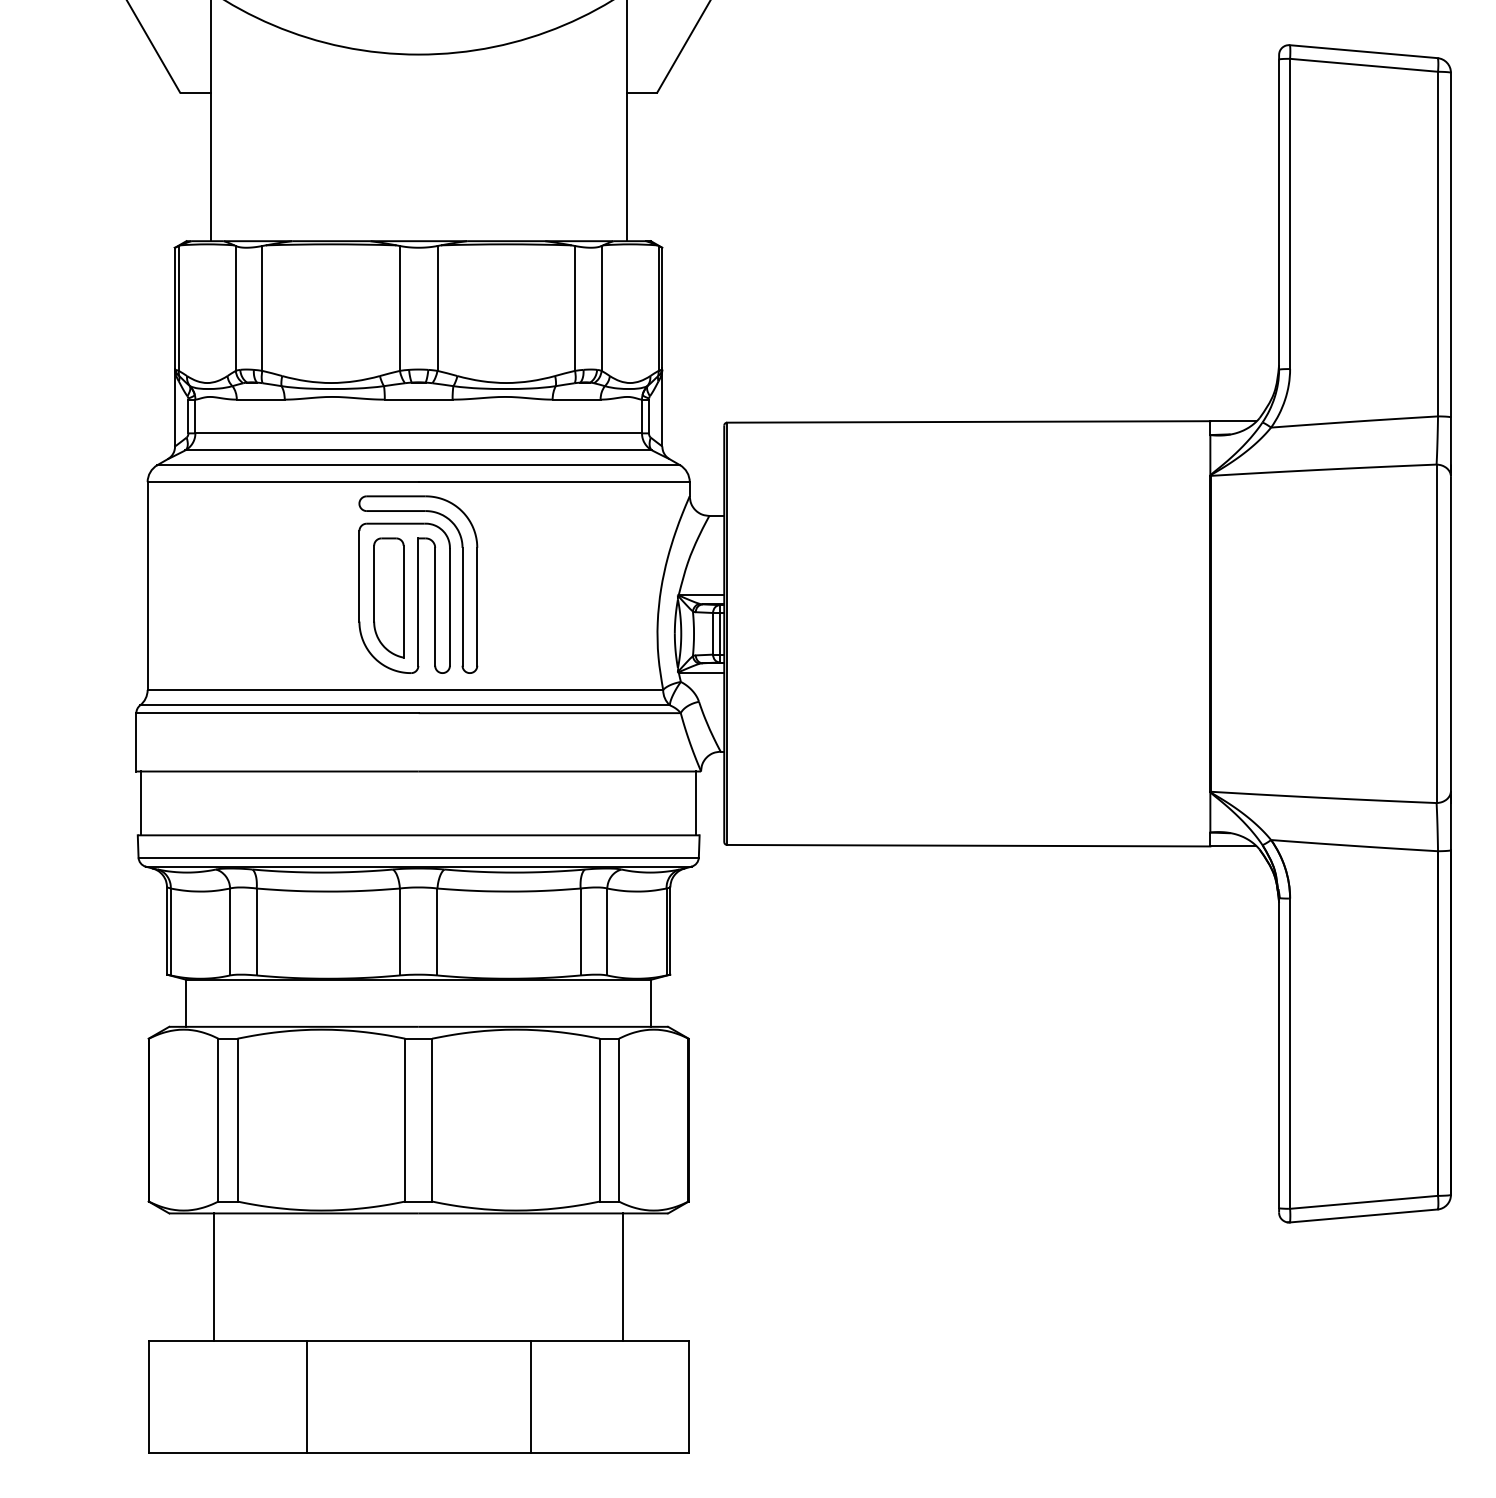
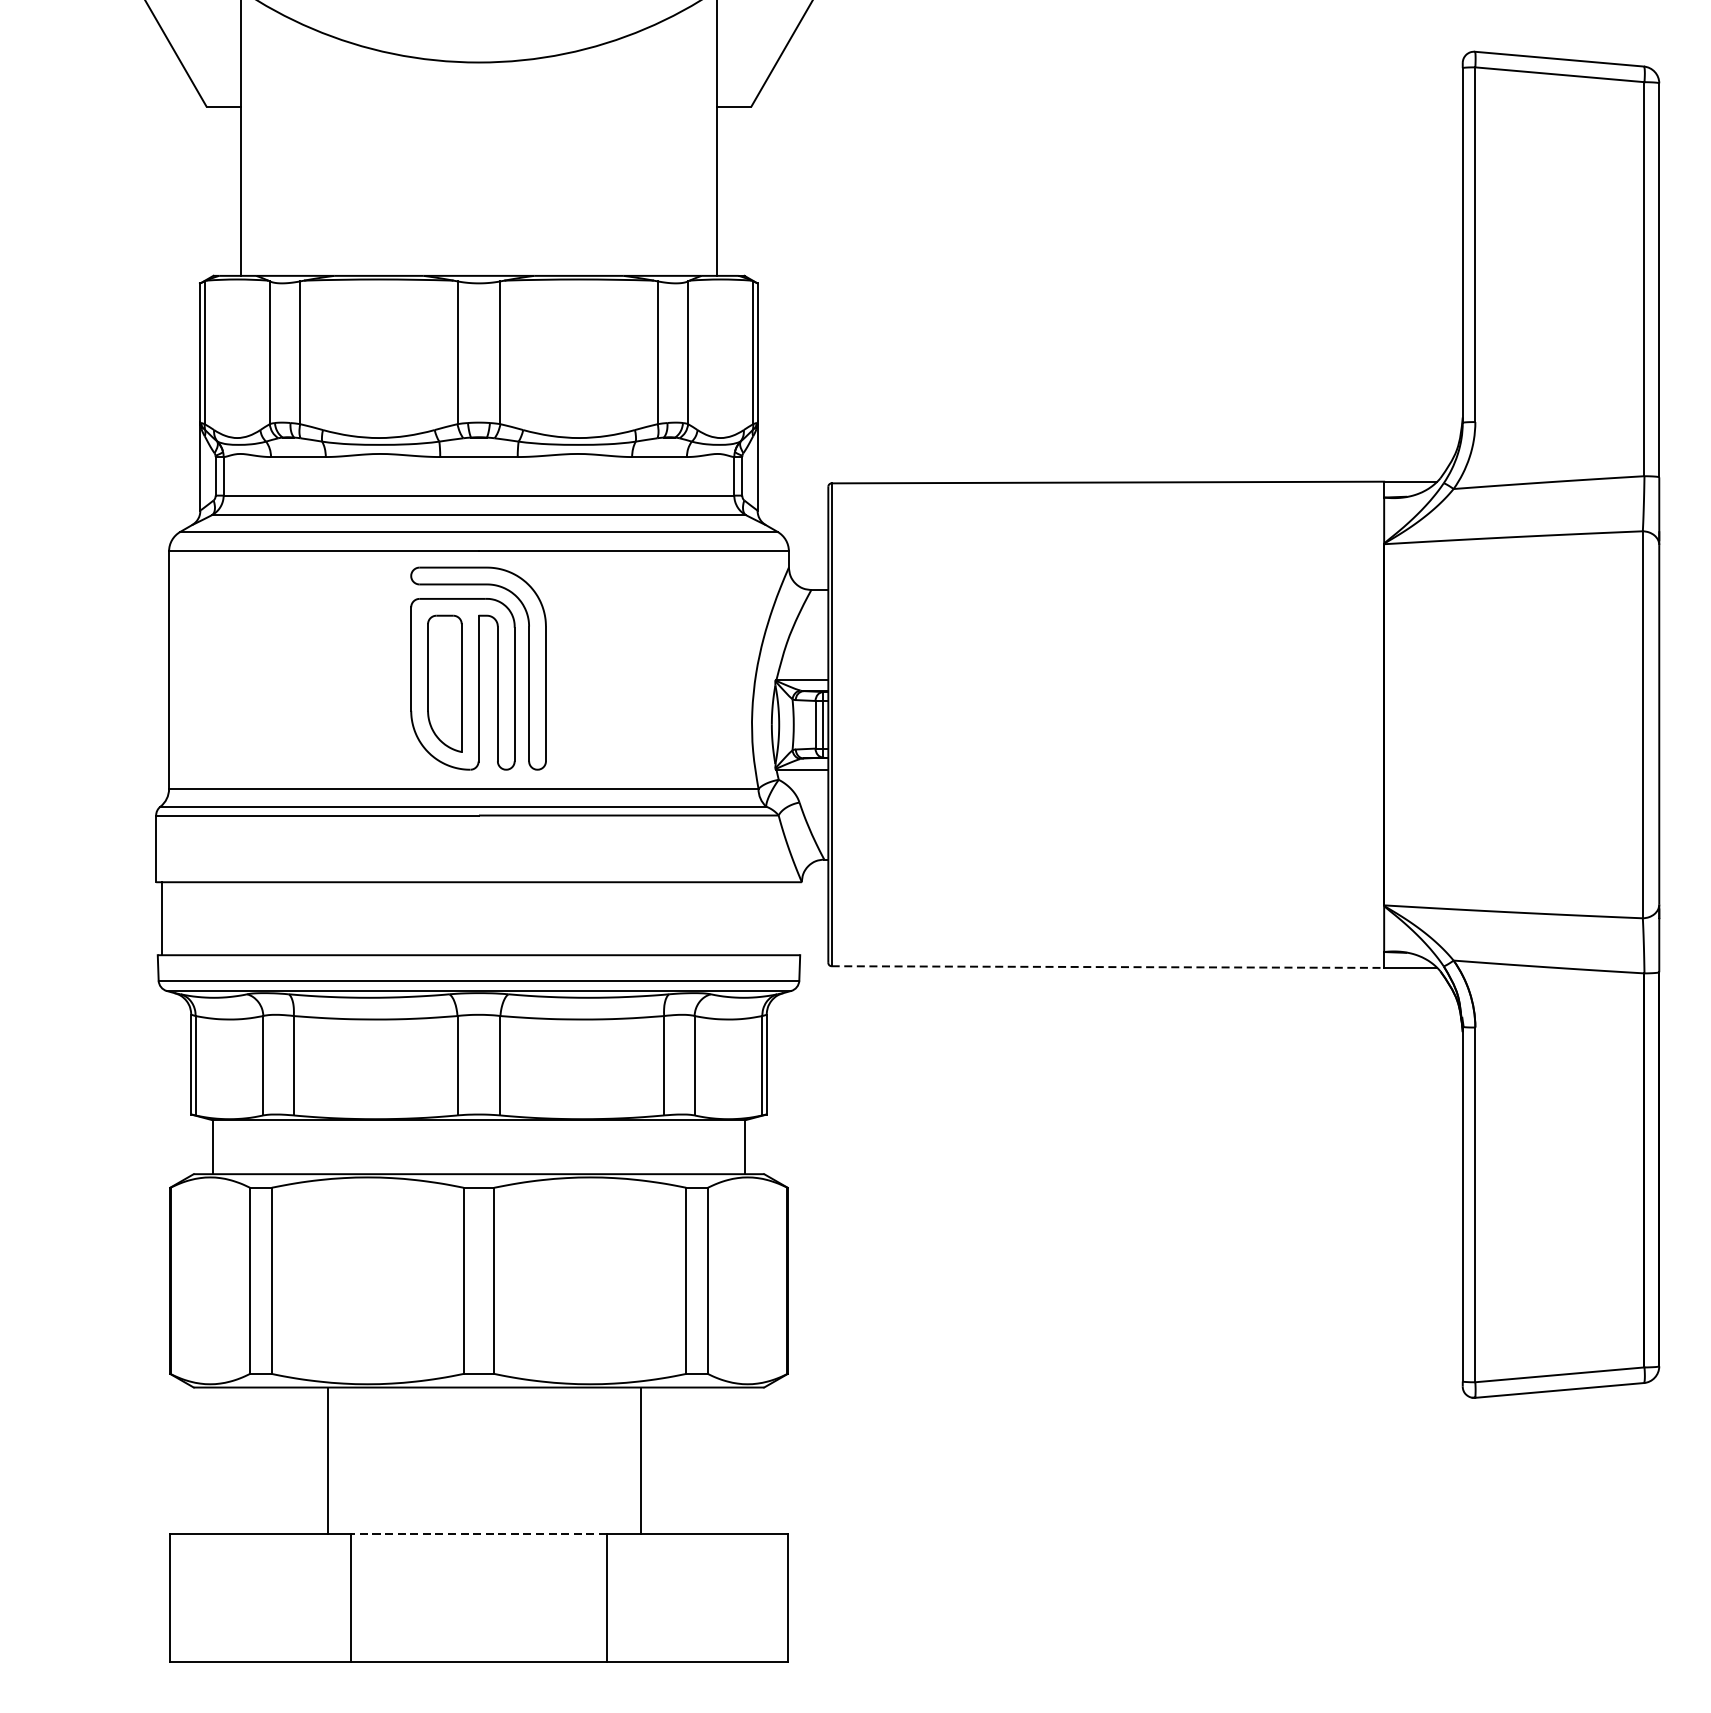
line: (696, 803) -> (796, 918), removed
line: (968, 845) -> (1107, 966), solid -> dashed
line: (214, 1277) -> (327, 1460), moved
line: (622, 1277) -> (639, 1460), moved
line: (418, 1341) -> (478, 1533), solid -> dashed

